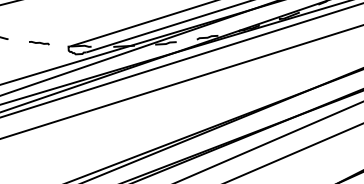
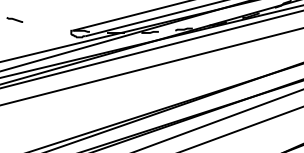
line: (38, 42) -> (47, 26), removed

